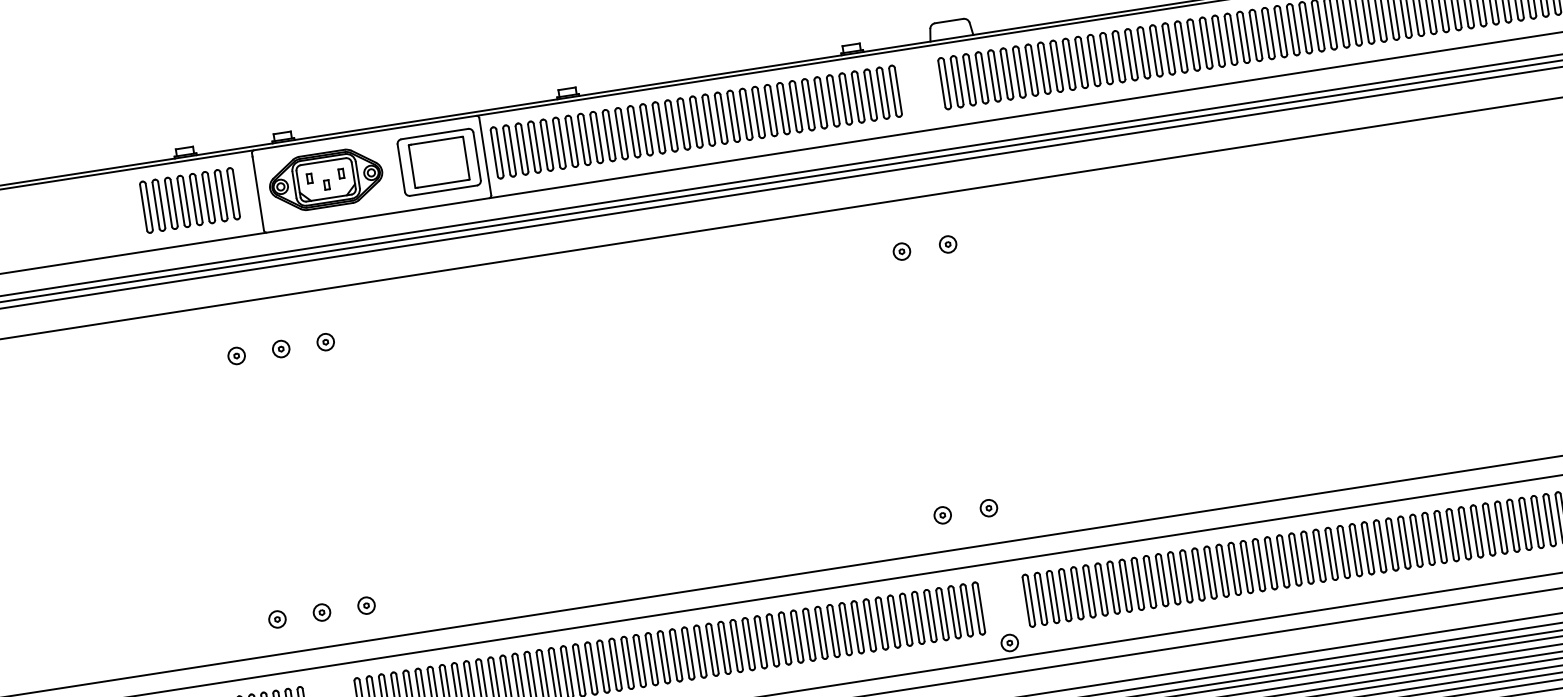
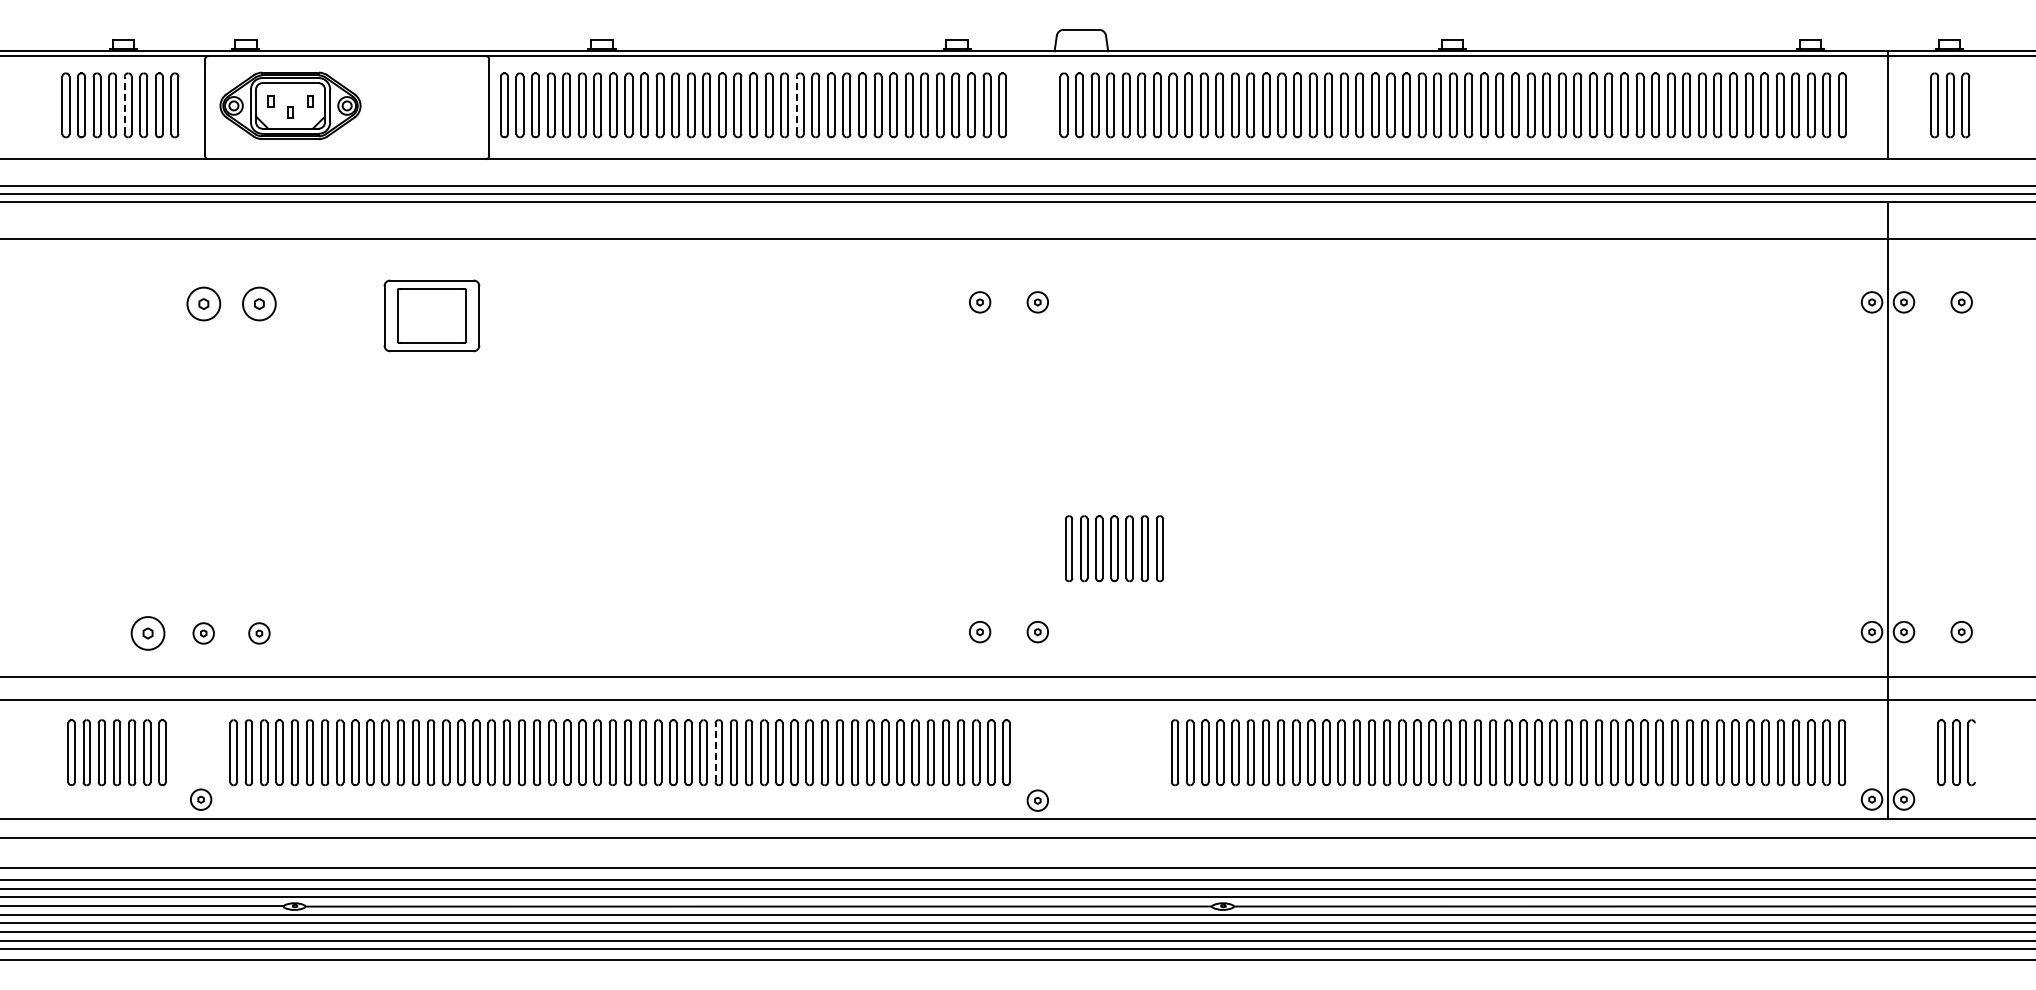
line: (730, 116) -> (796, 105), solid -> dashed
part: (438, 162) -> (431, 315), moved
line: (193, 200) -> (124, 105), solid -> dashed
part: (325, 341) -> (259, 303), size x1.6
part: (280, 348) -> (203, 303), size x1.6
part: (236, 355) -> (147, 303), removed
part: (1065, 594) -> (1114, 548), moved
part: (277, 619) -> (147, 633), size x1.6
line: (746, 644) -> (715, 752), solid -> dashed

